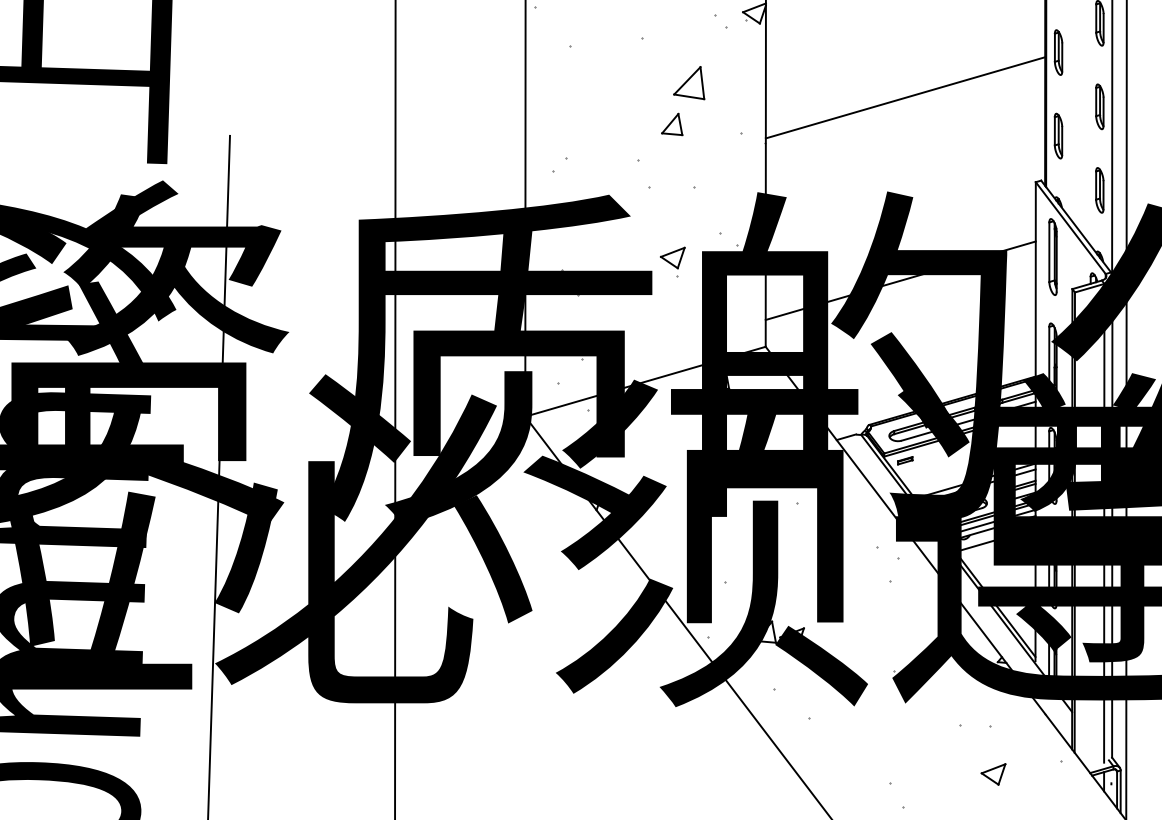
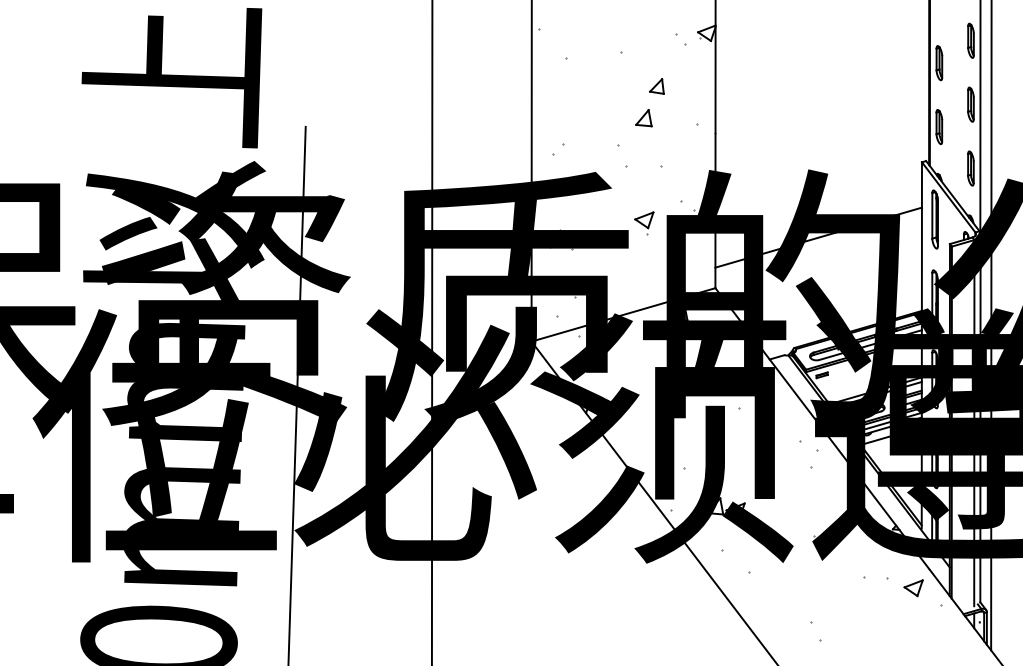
part: (688, 83) -> (656, 86), size x0.6
line: (905, 97) -> (822, 97), removed
part: (993, 774) -> (913, 588), moved

